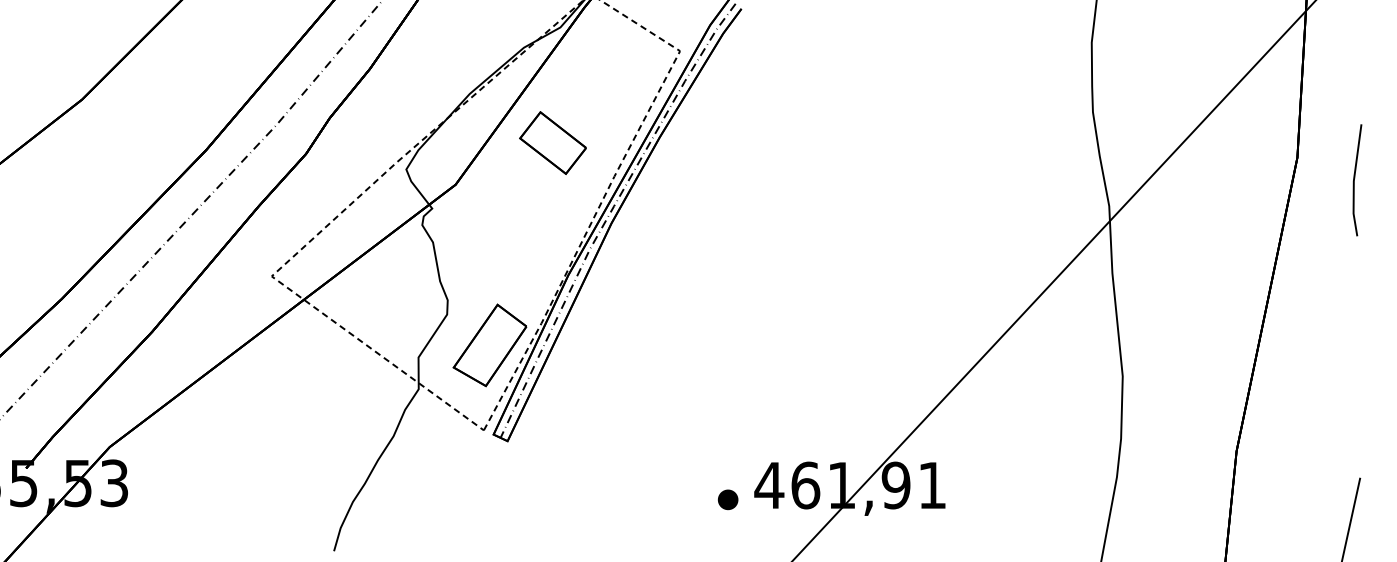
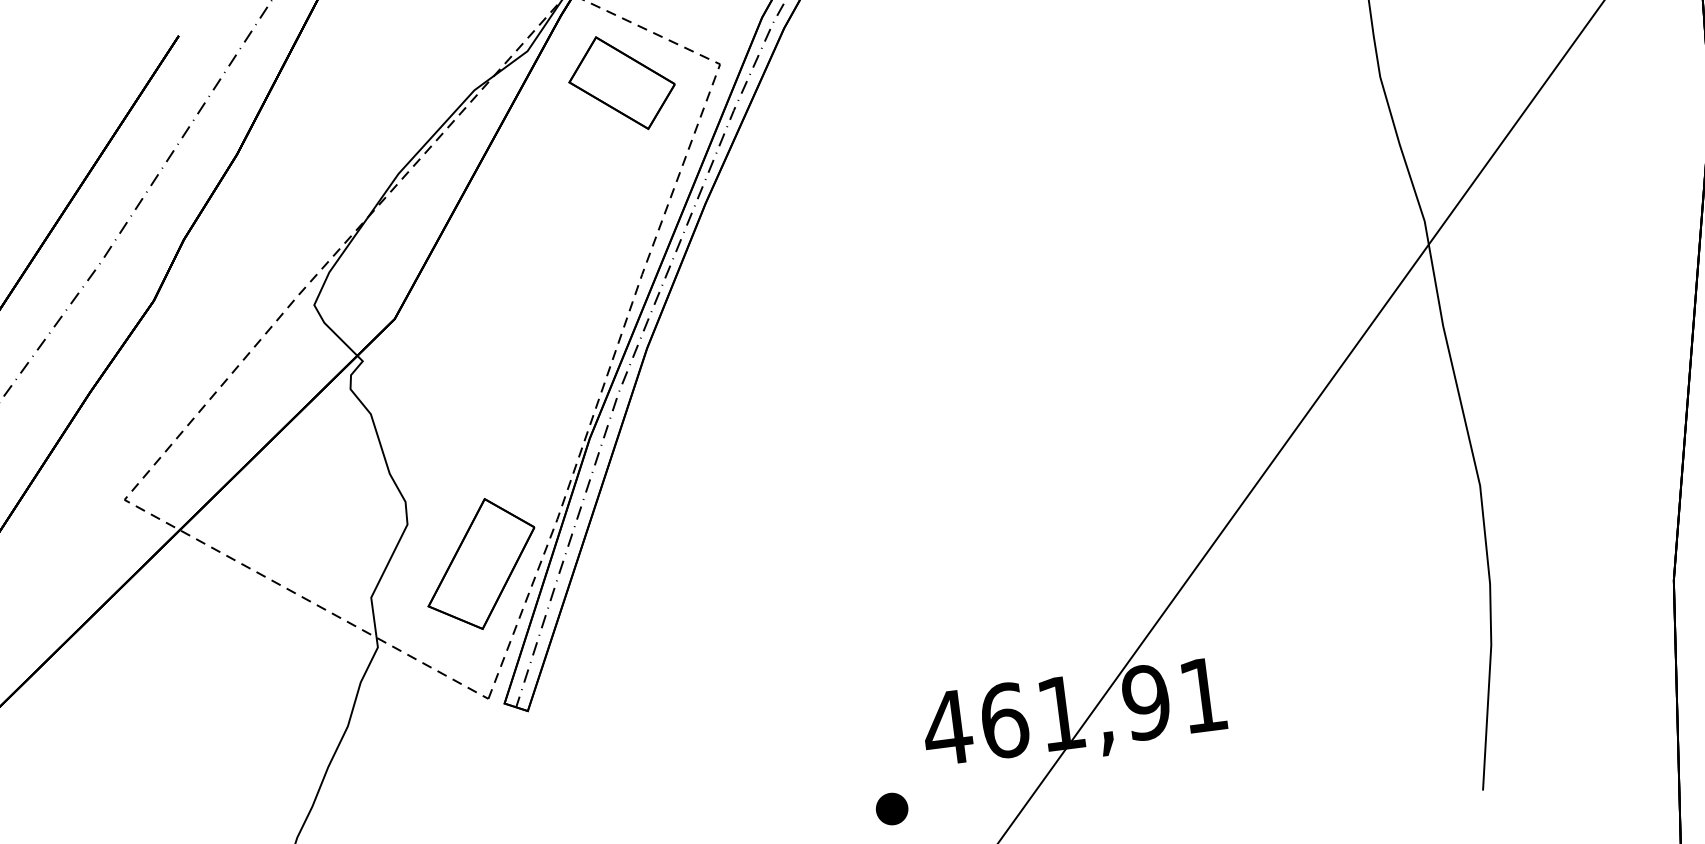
part: (552, 142) -> (620, 82), moved
part: (728, 499) -> (892, 808), moved

